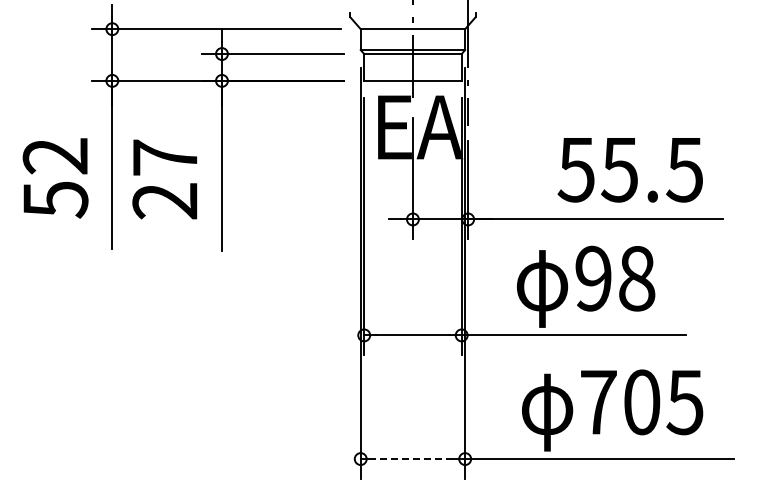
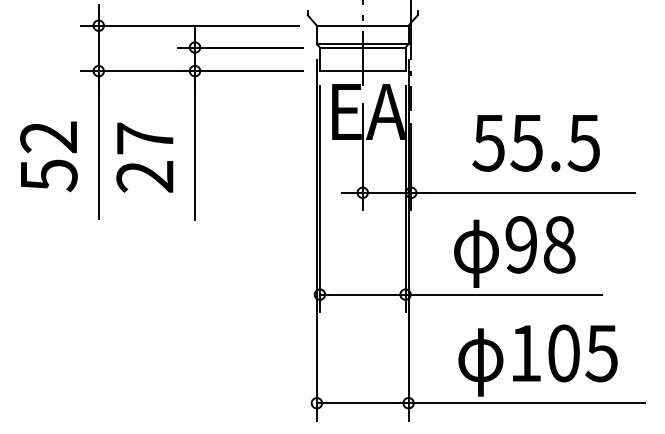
text: (629, 170) -> (535, 143), moved
text: (598, 402) -> (525, 353), 705 -> 105
line: (412, 459) -> (362, 403), dashed -> solid

